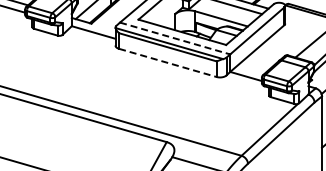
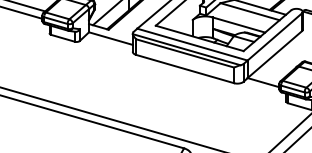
line: (175, 38) -> (192, 44), dashed -> solid
line: (167, 62) -> (184, 68), dashed -> solid

